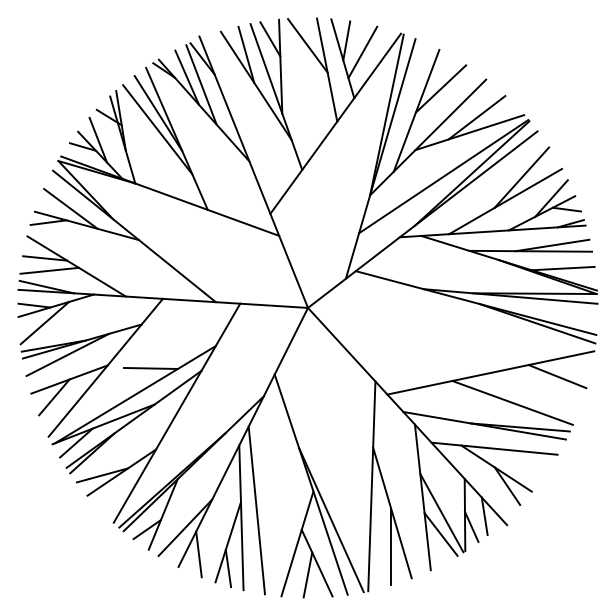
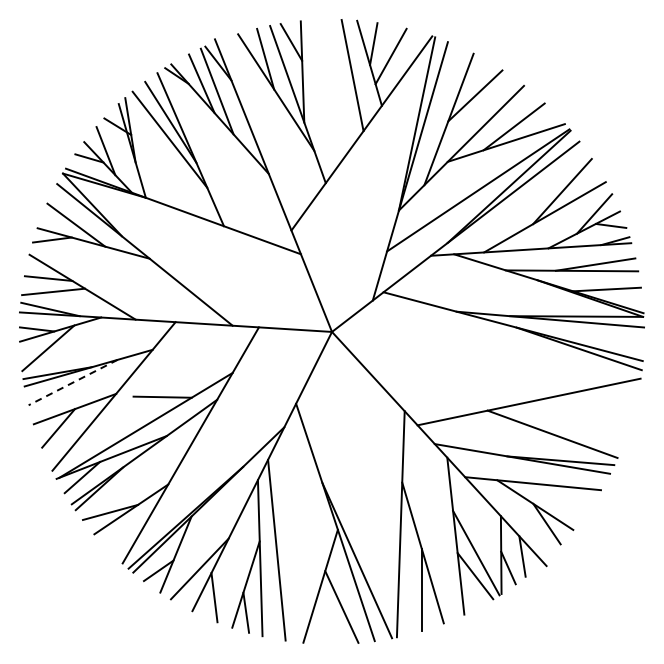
line: (307, 45) -> (331, 49), removed
line: (68, 354) -> (73, 382), solid -> dashed
line: (557, 376) -> (600, 405), removed
line: (307, 574) -> (331, 619), removed

